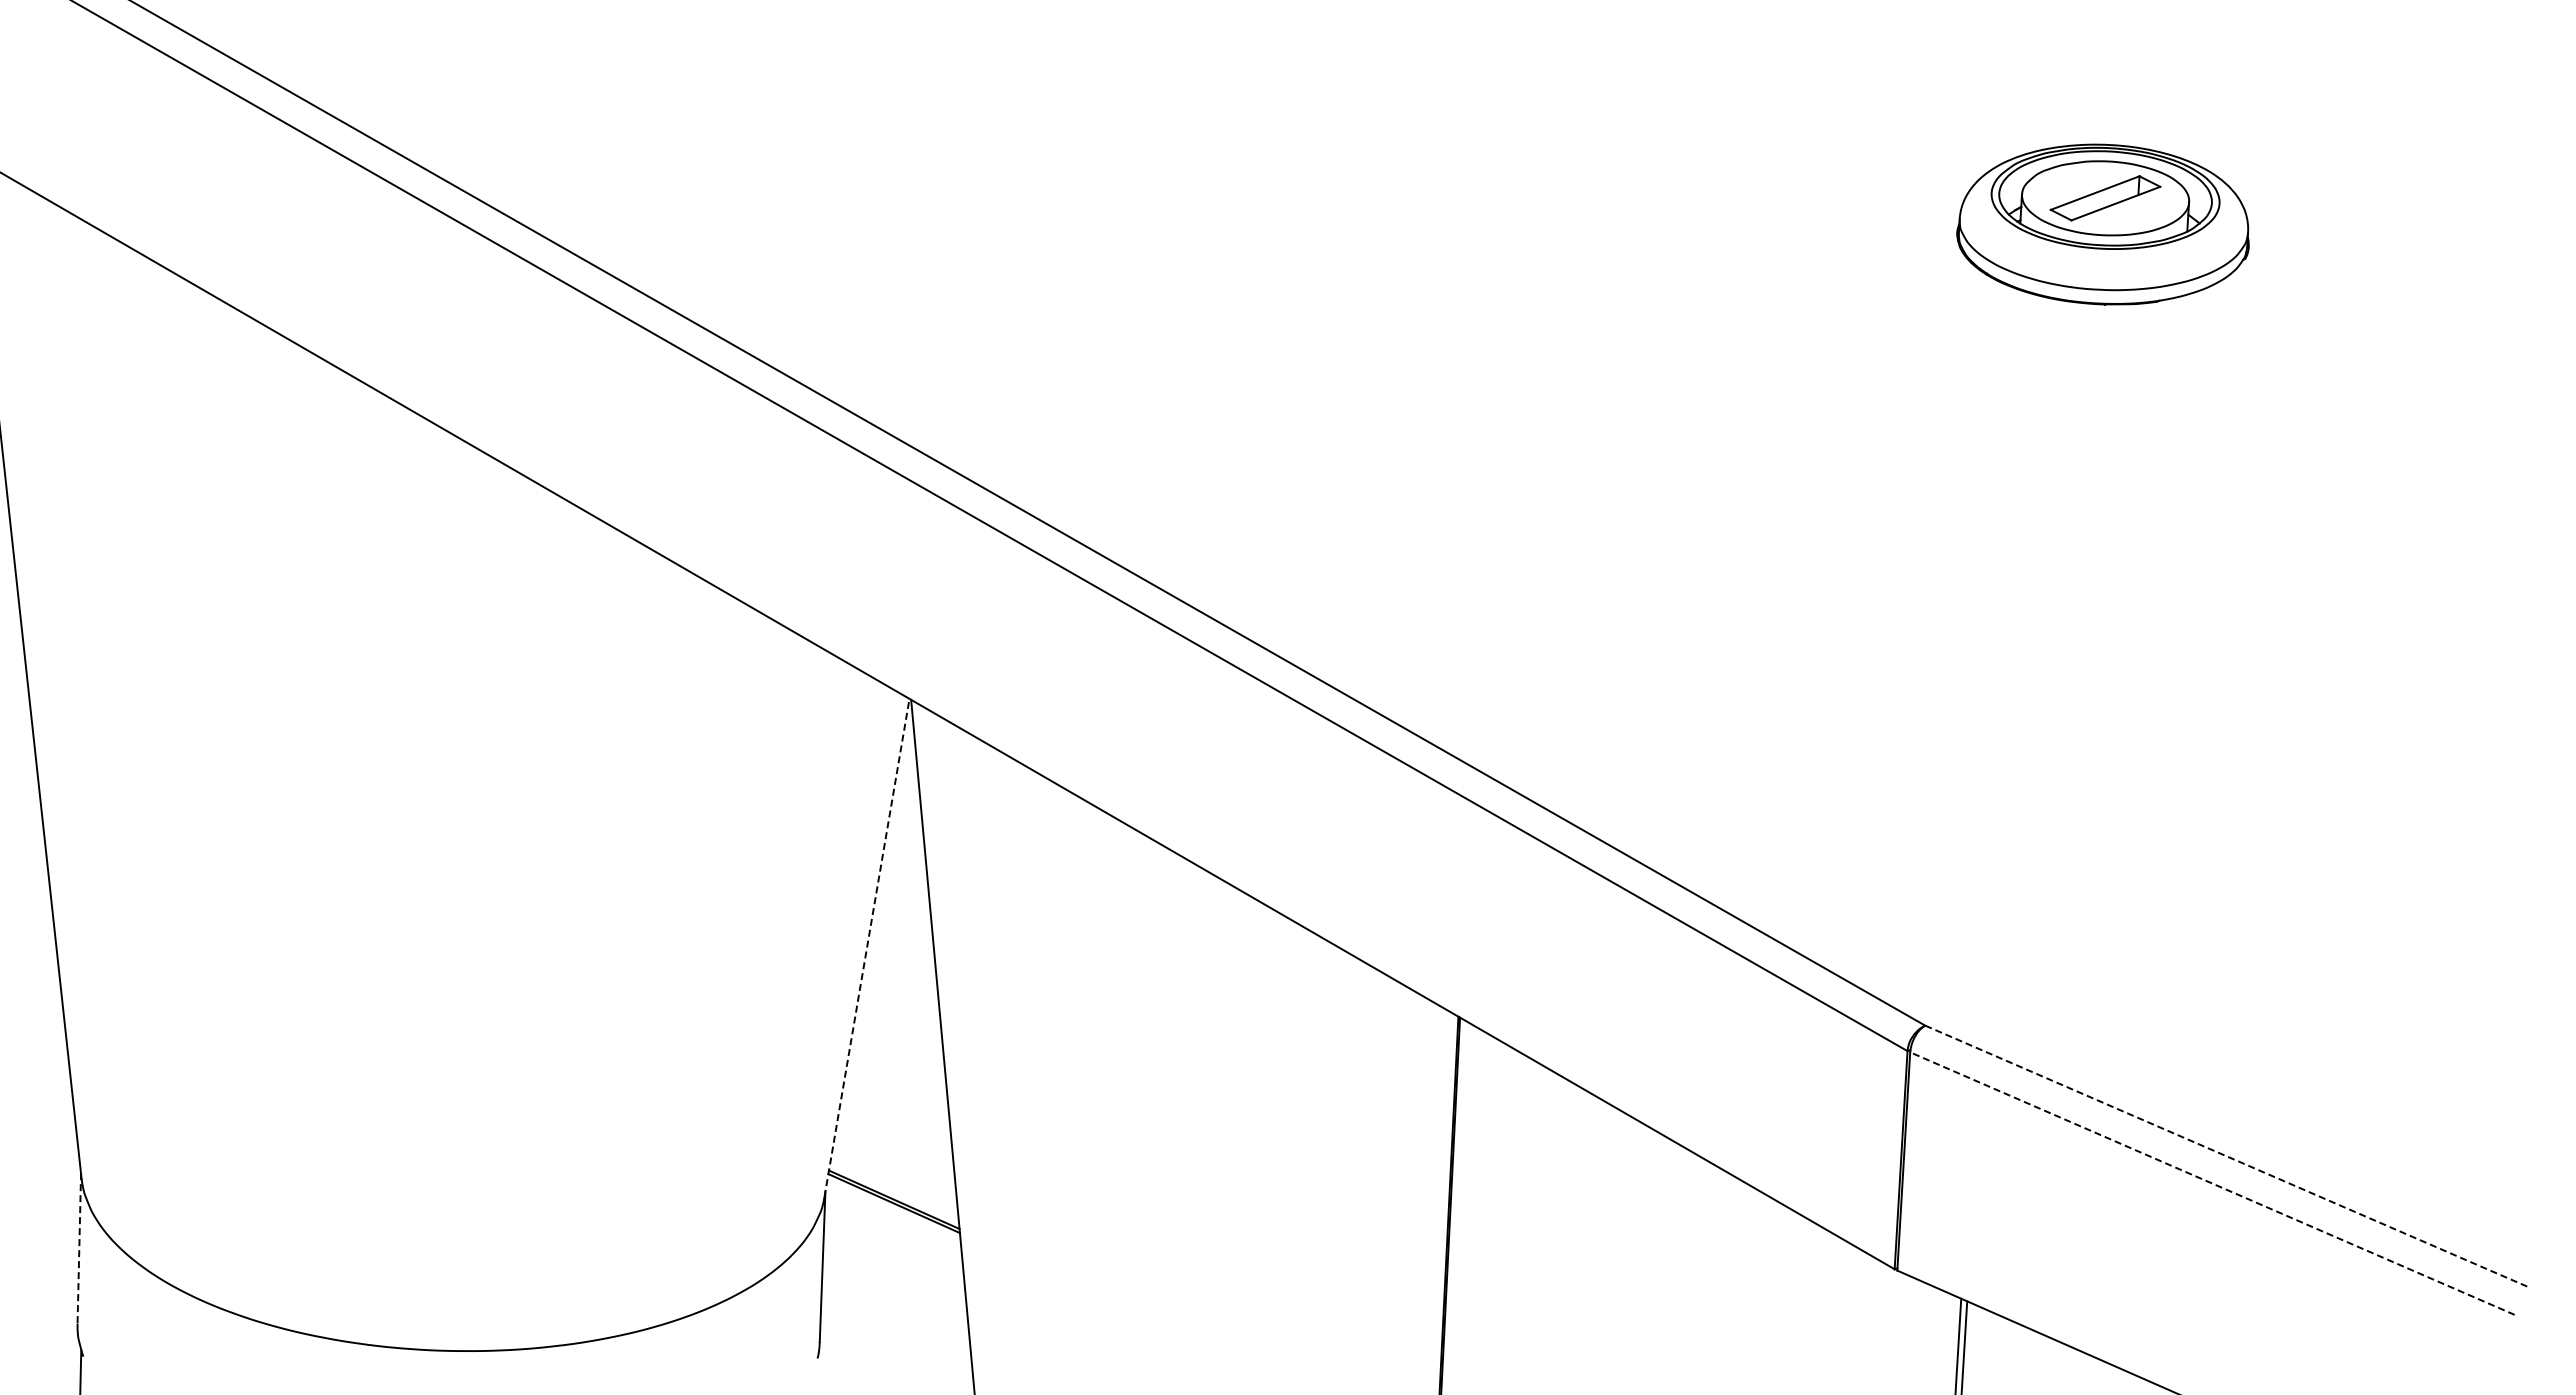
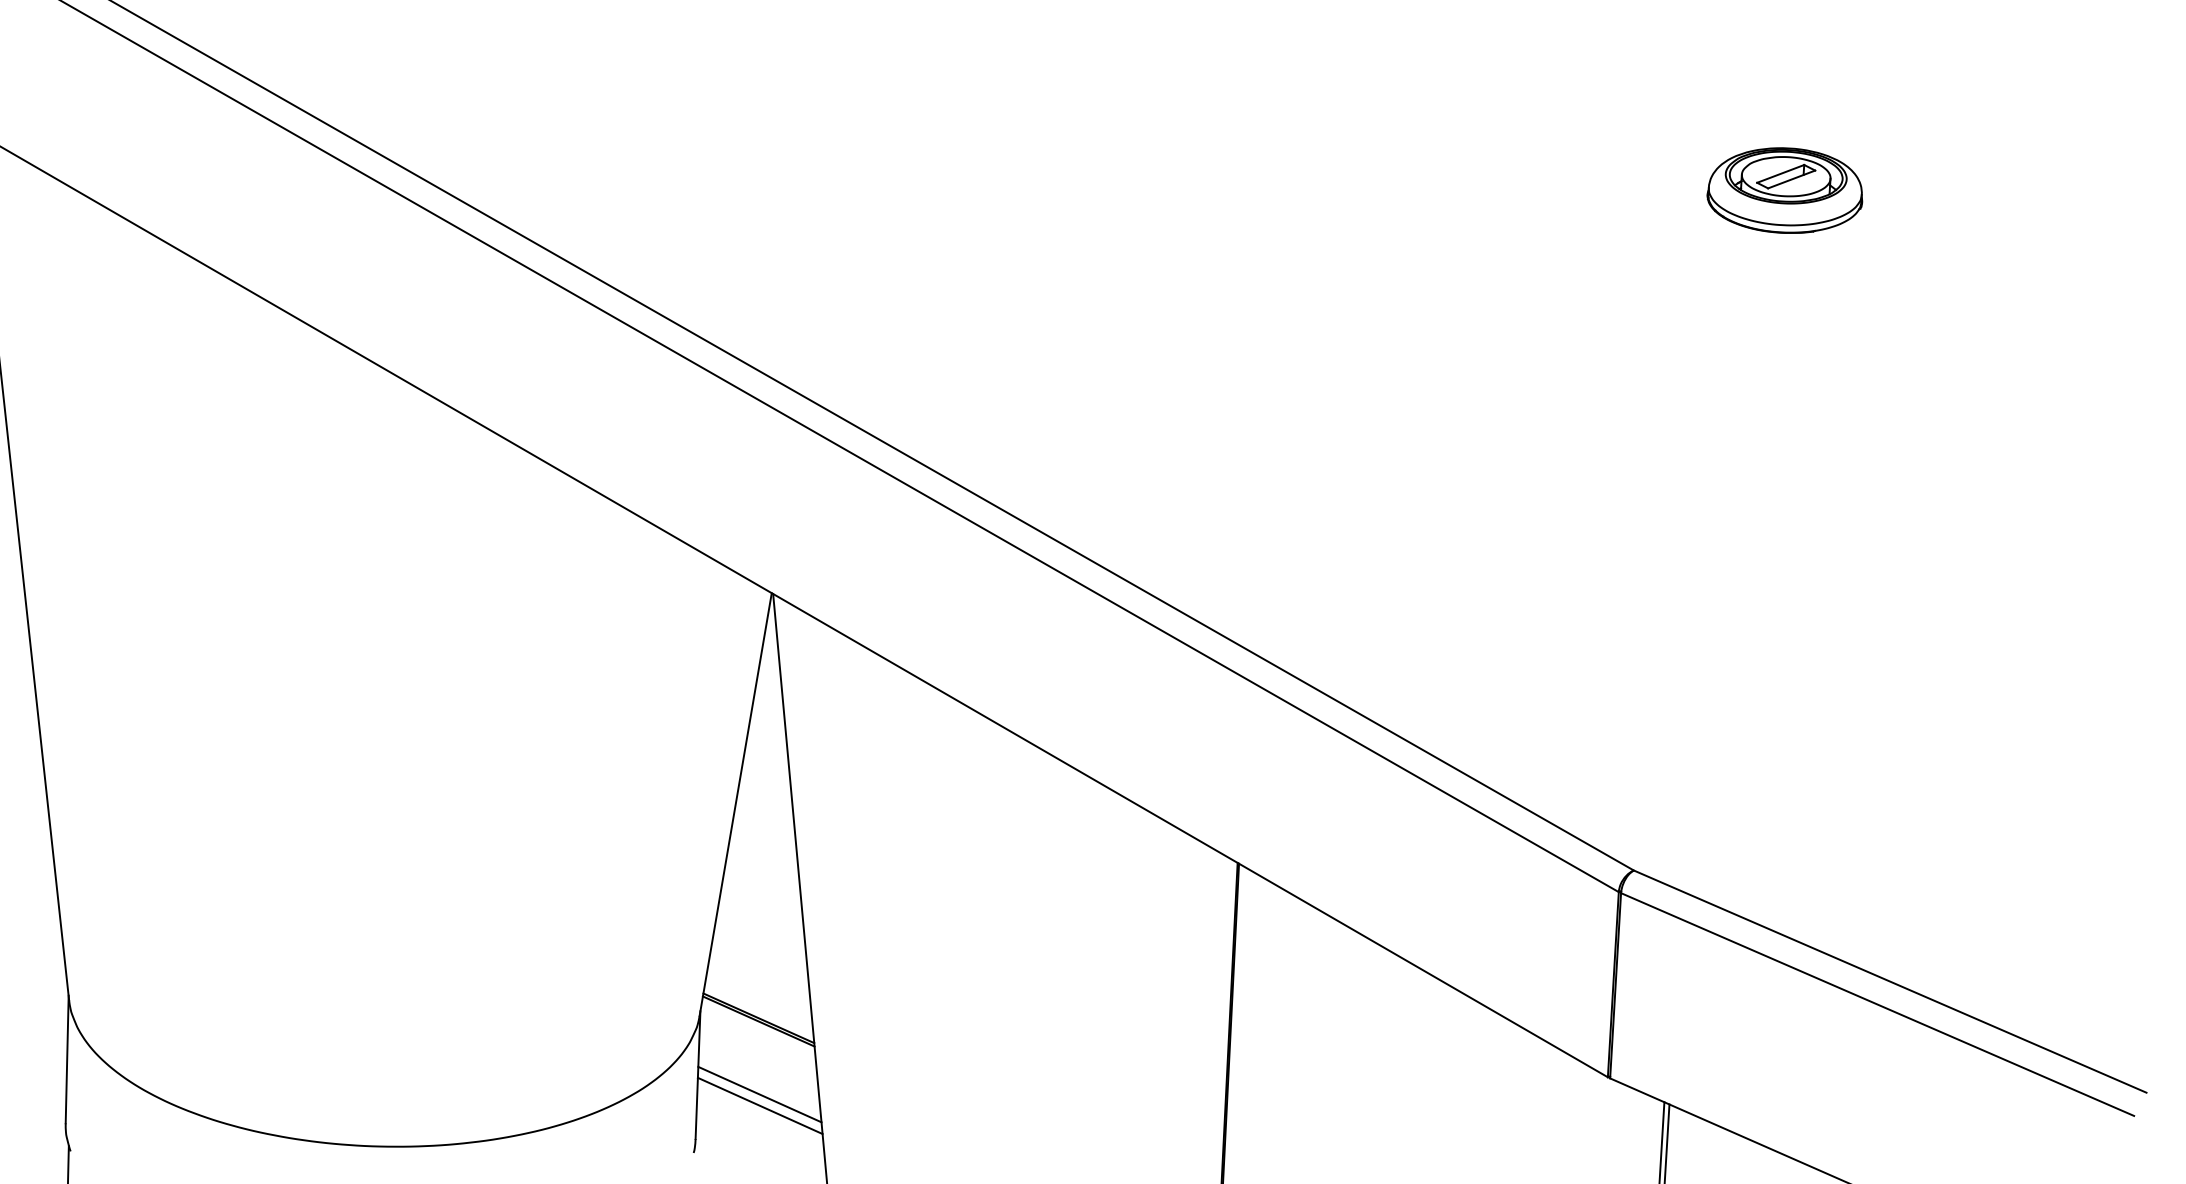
part: (2103, 224) -> (1785, 190), size x0.62
line: (867, 947) -> (736, 804), dashed -> solid
line: (2227, 1156) -> (1890, 981), dashed -> solid
line: (2212, 1183) -> (1877, 1004), dashed -> solid
line: (79, 1248) -> (67, 1059), dashed -> solid
line: (895, 1289) -> (759, 1094), added
line: (895, 1303) -> (759, 1106), added

